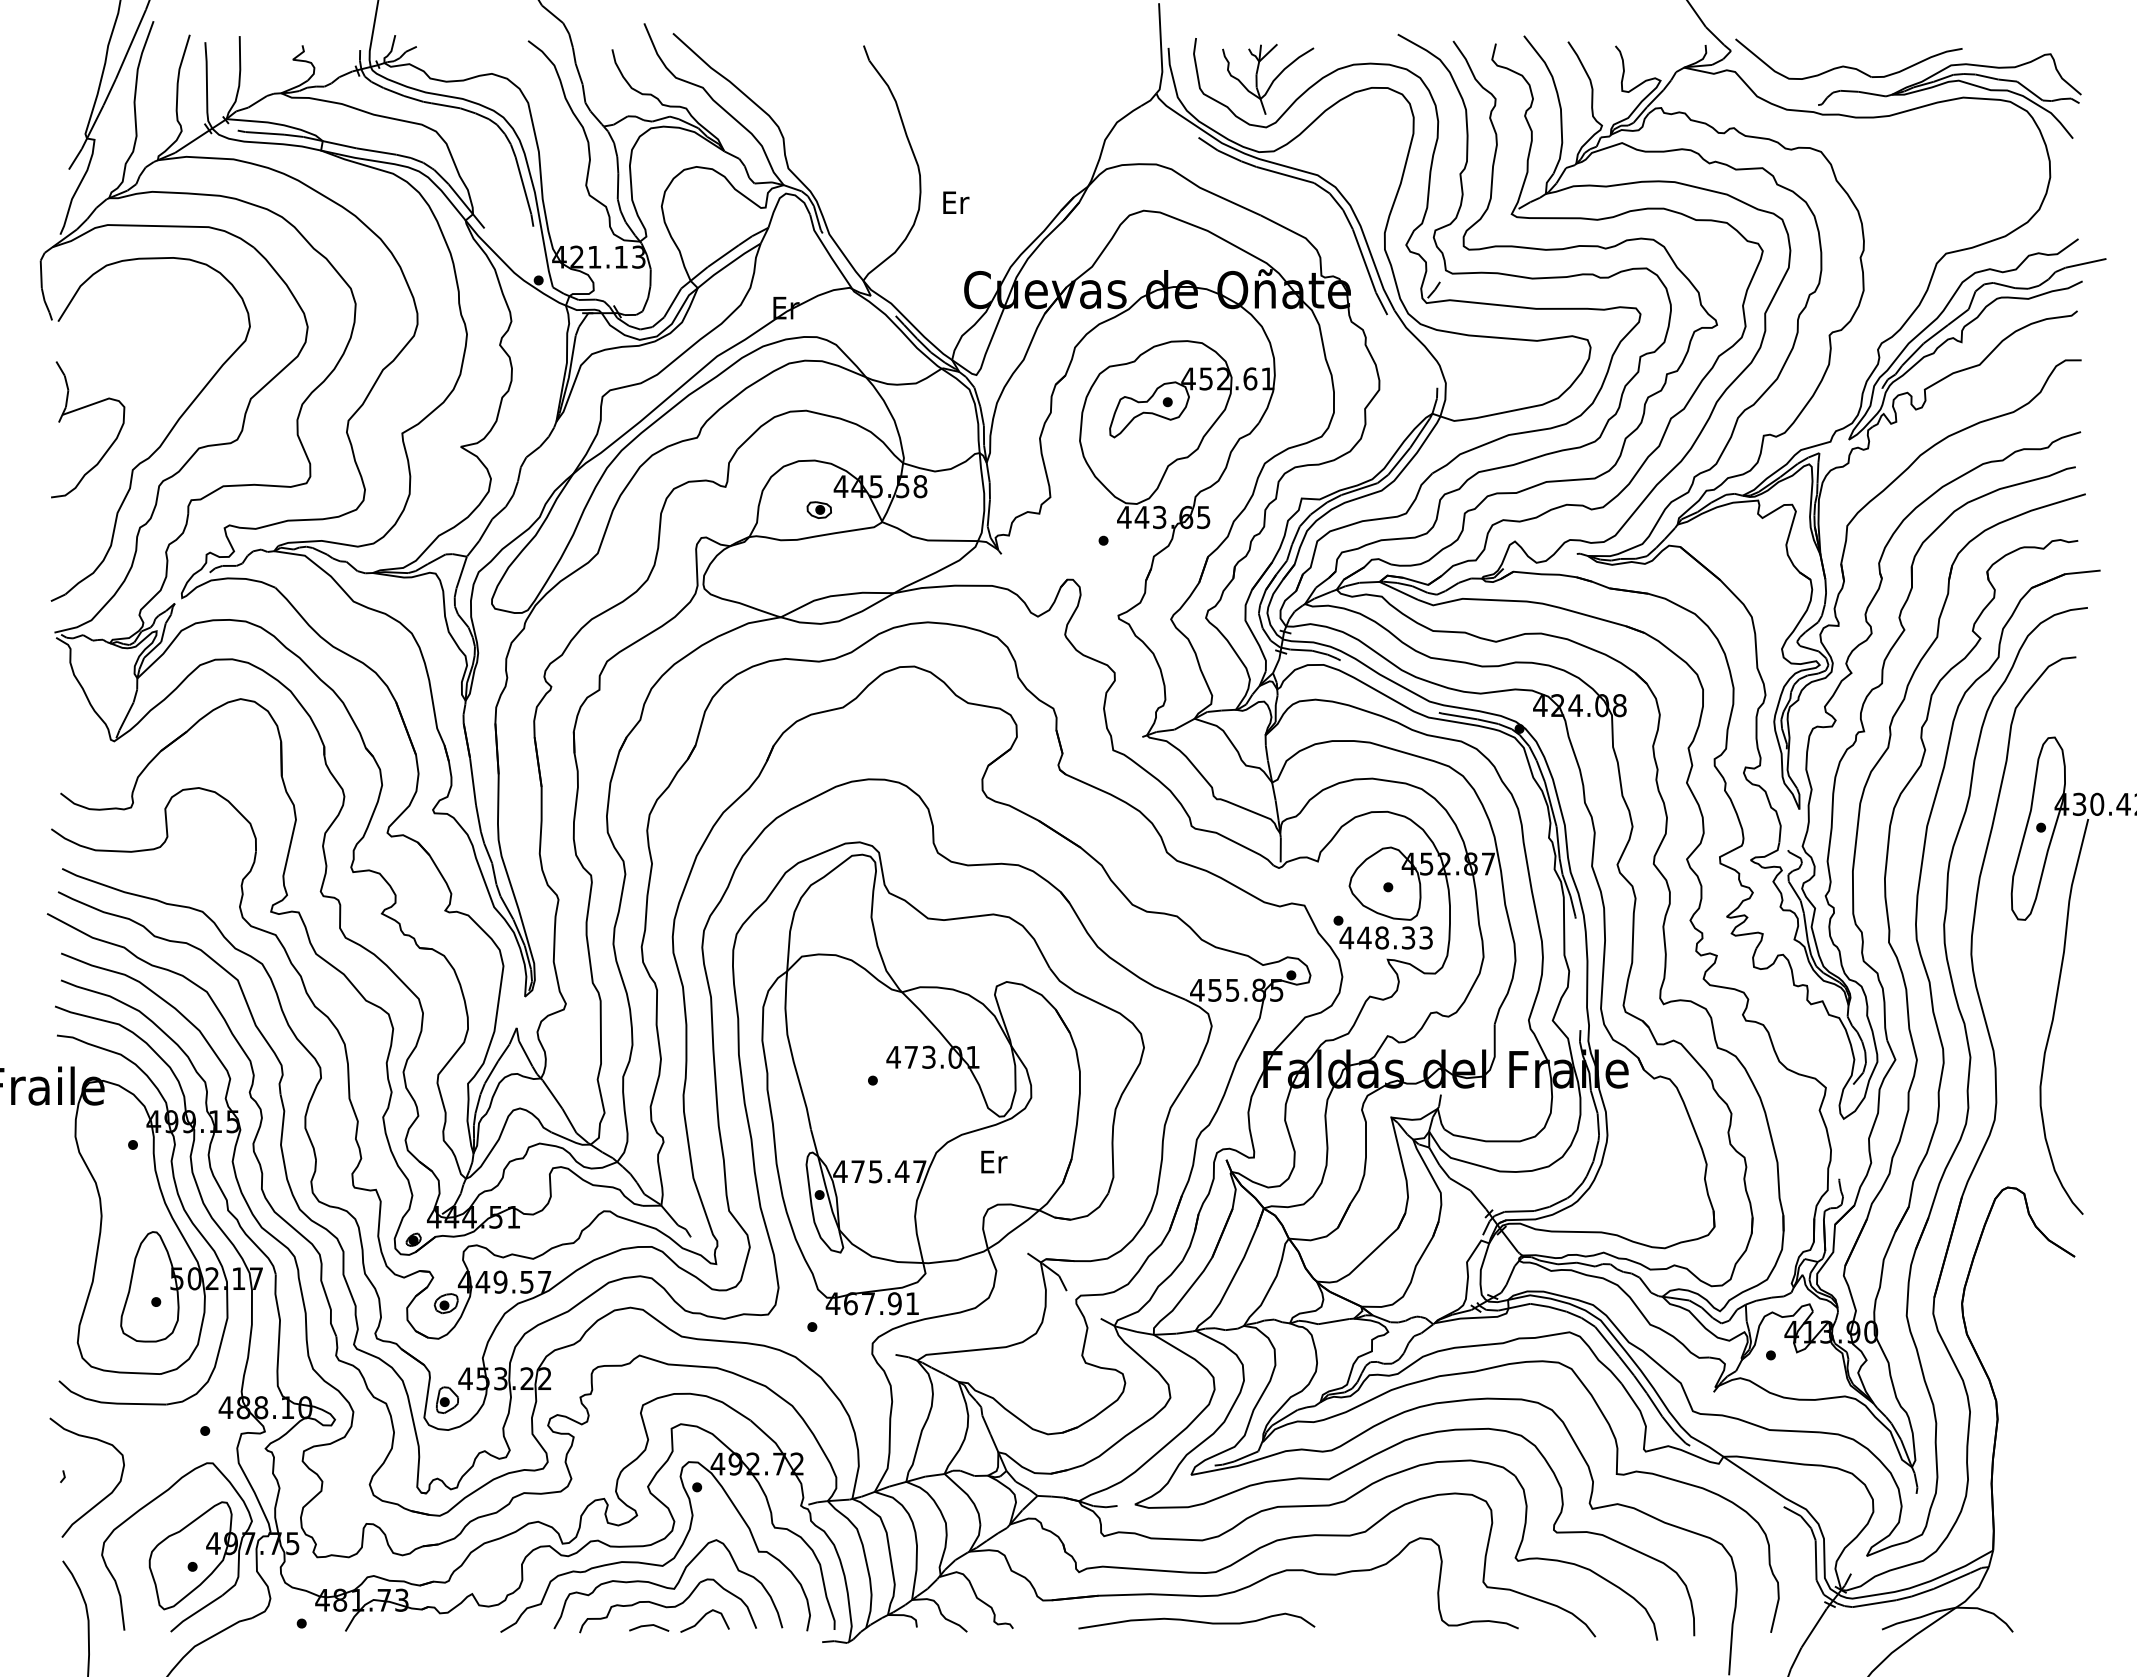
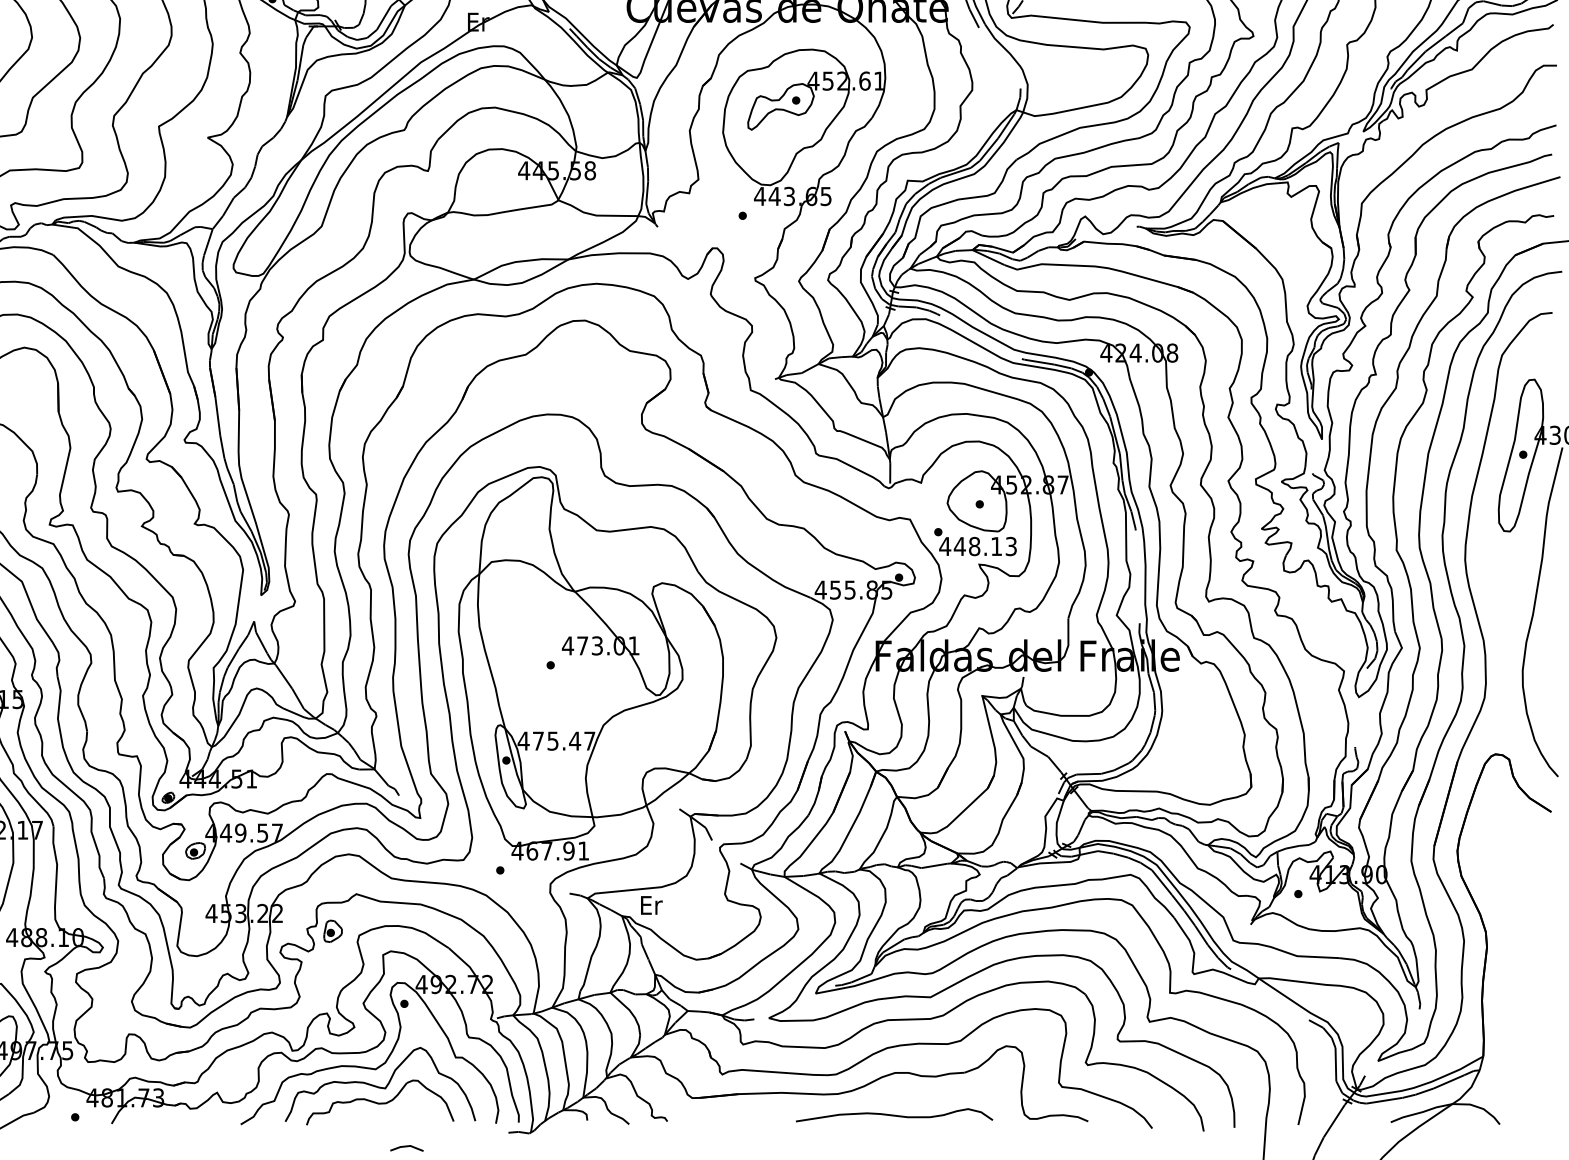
part: (818, 509) -> (505, 189), removed
text: (1408, 937) -> (996, 546), 448.33 -> 448.13
text: (994, 1161) -> (651, 904), moved
part: (447, 1399) -> (333, 930), moved
curve: (703, 1618) -> (409, 1113), removed
curve: (1196, 1620) -> (894, 1114), moved
line: (649, 1626) -> (407, 1147), moved

